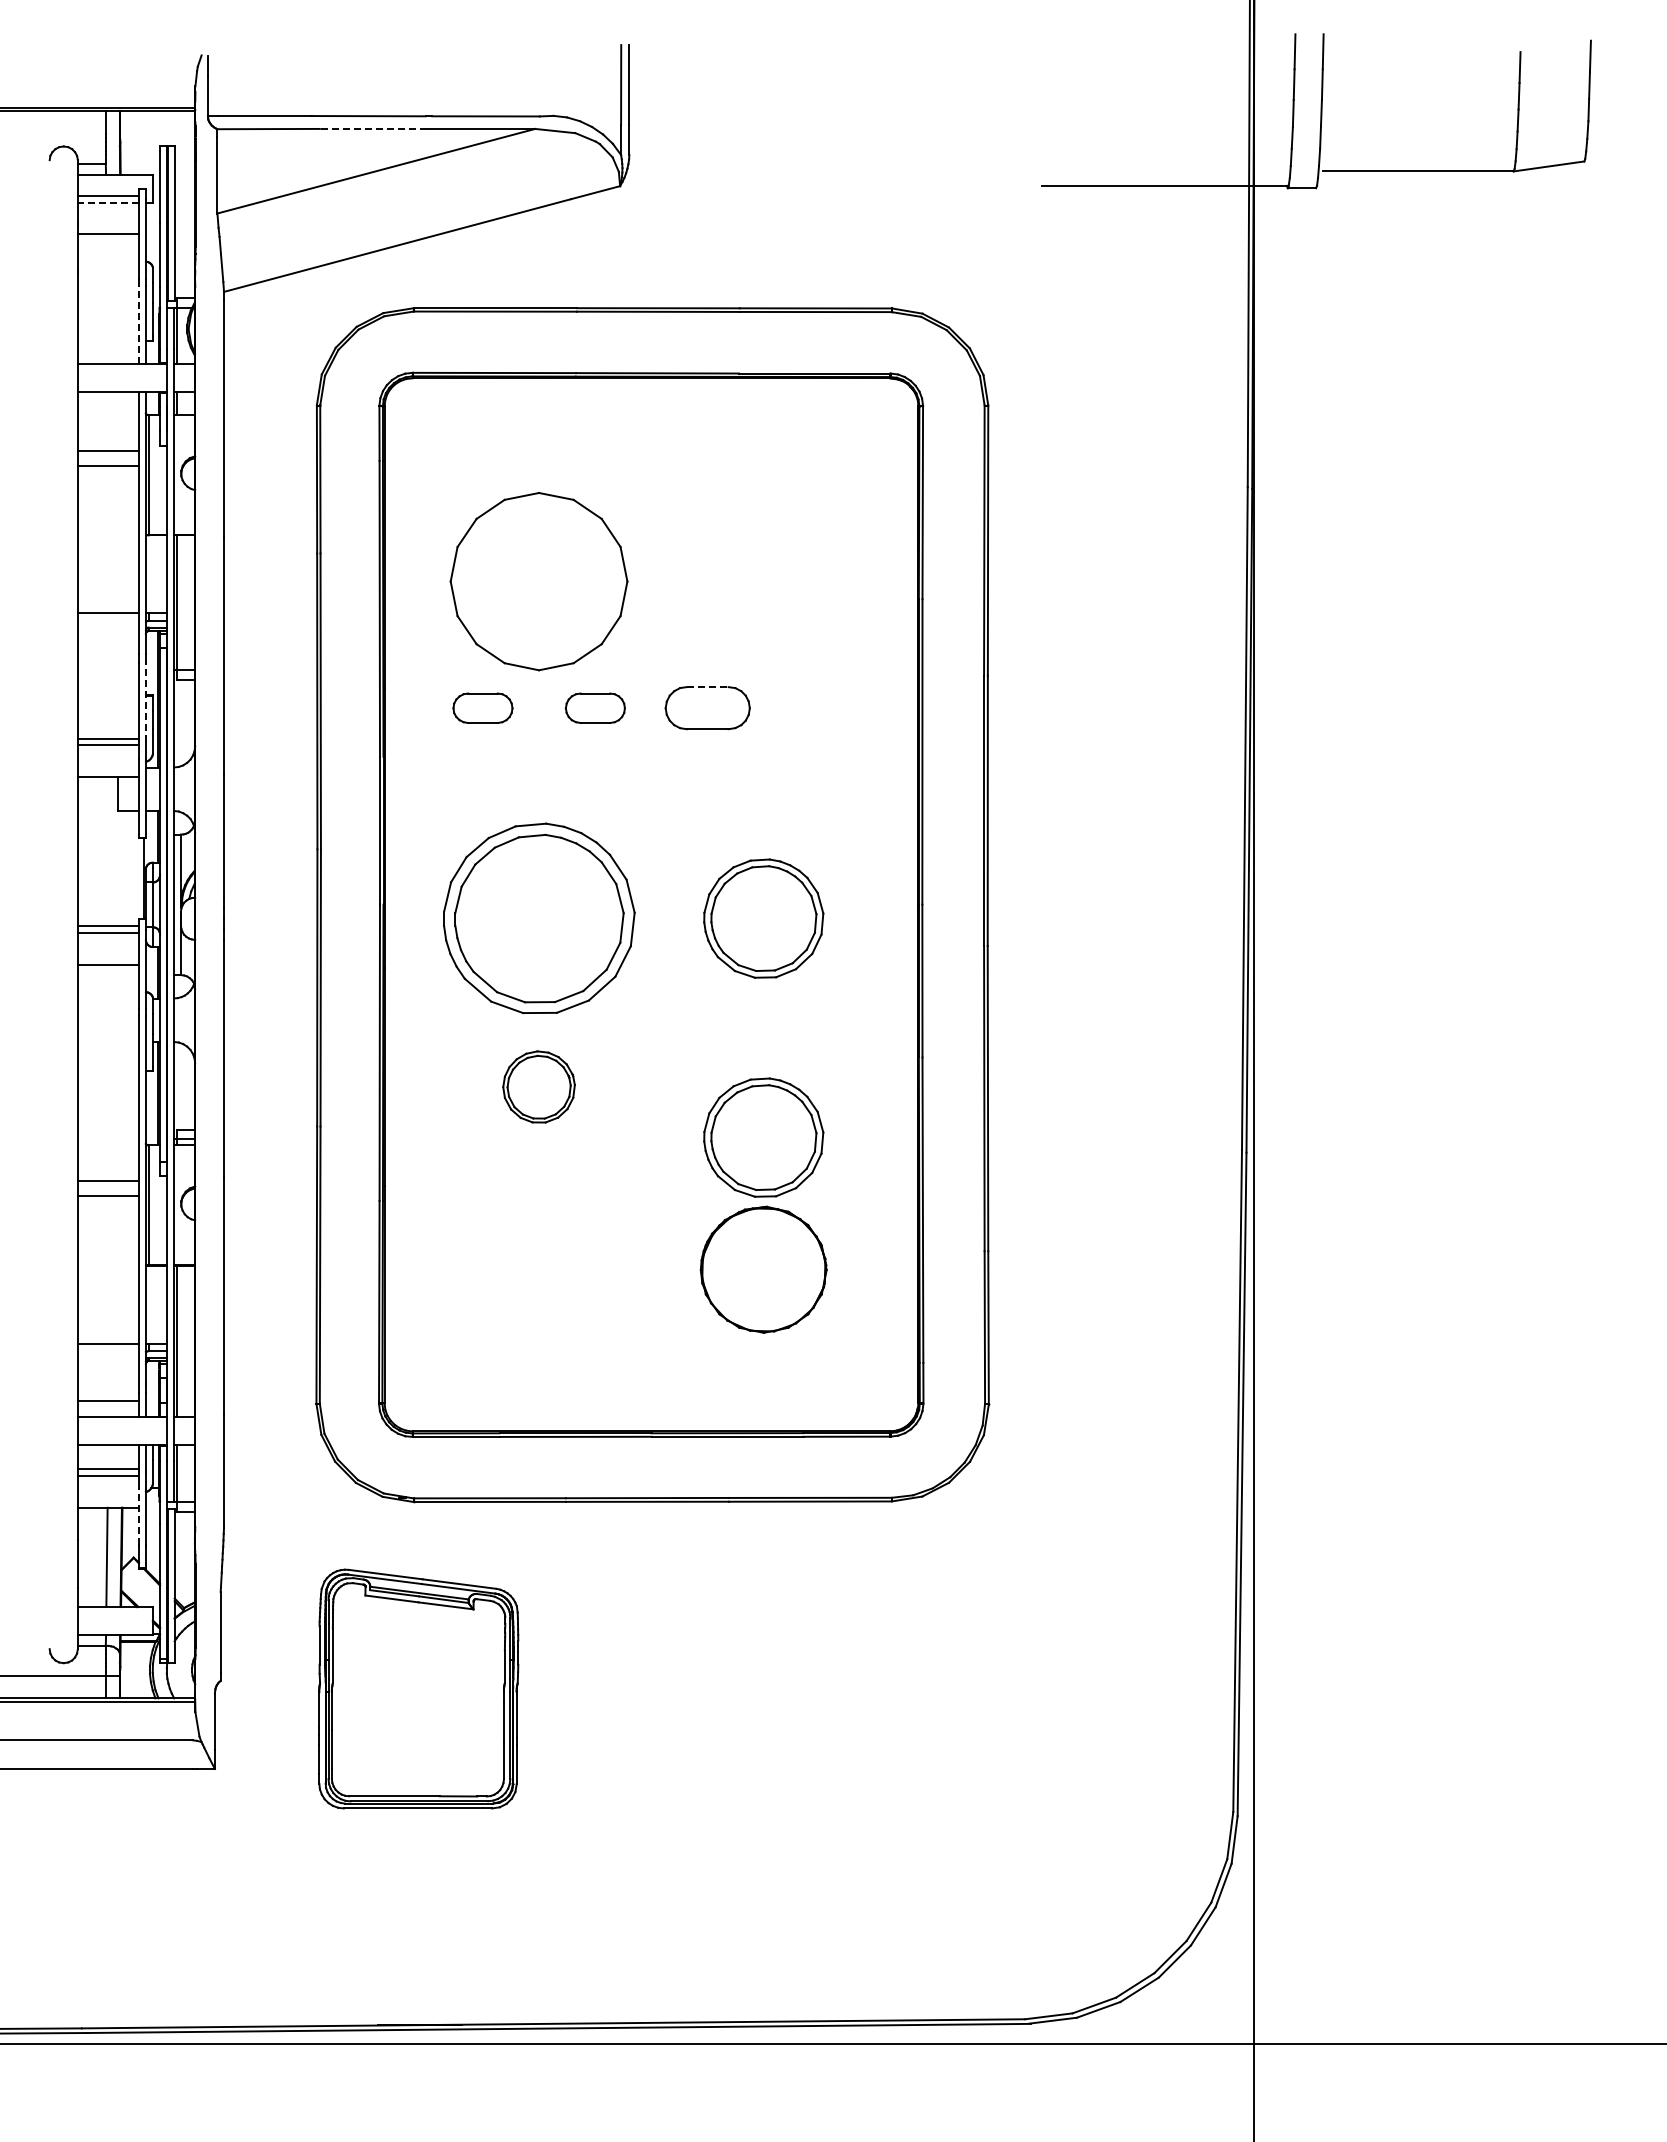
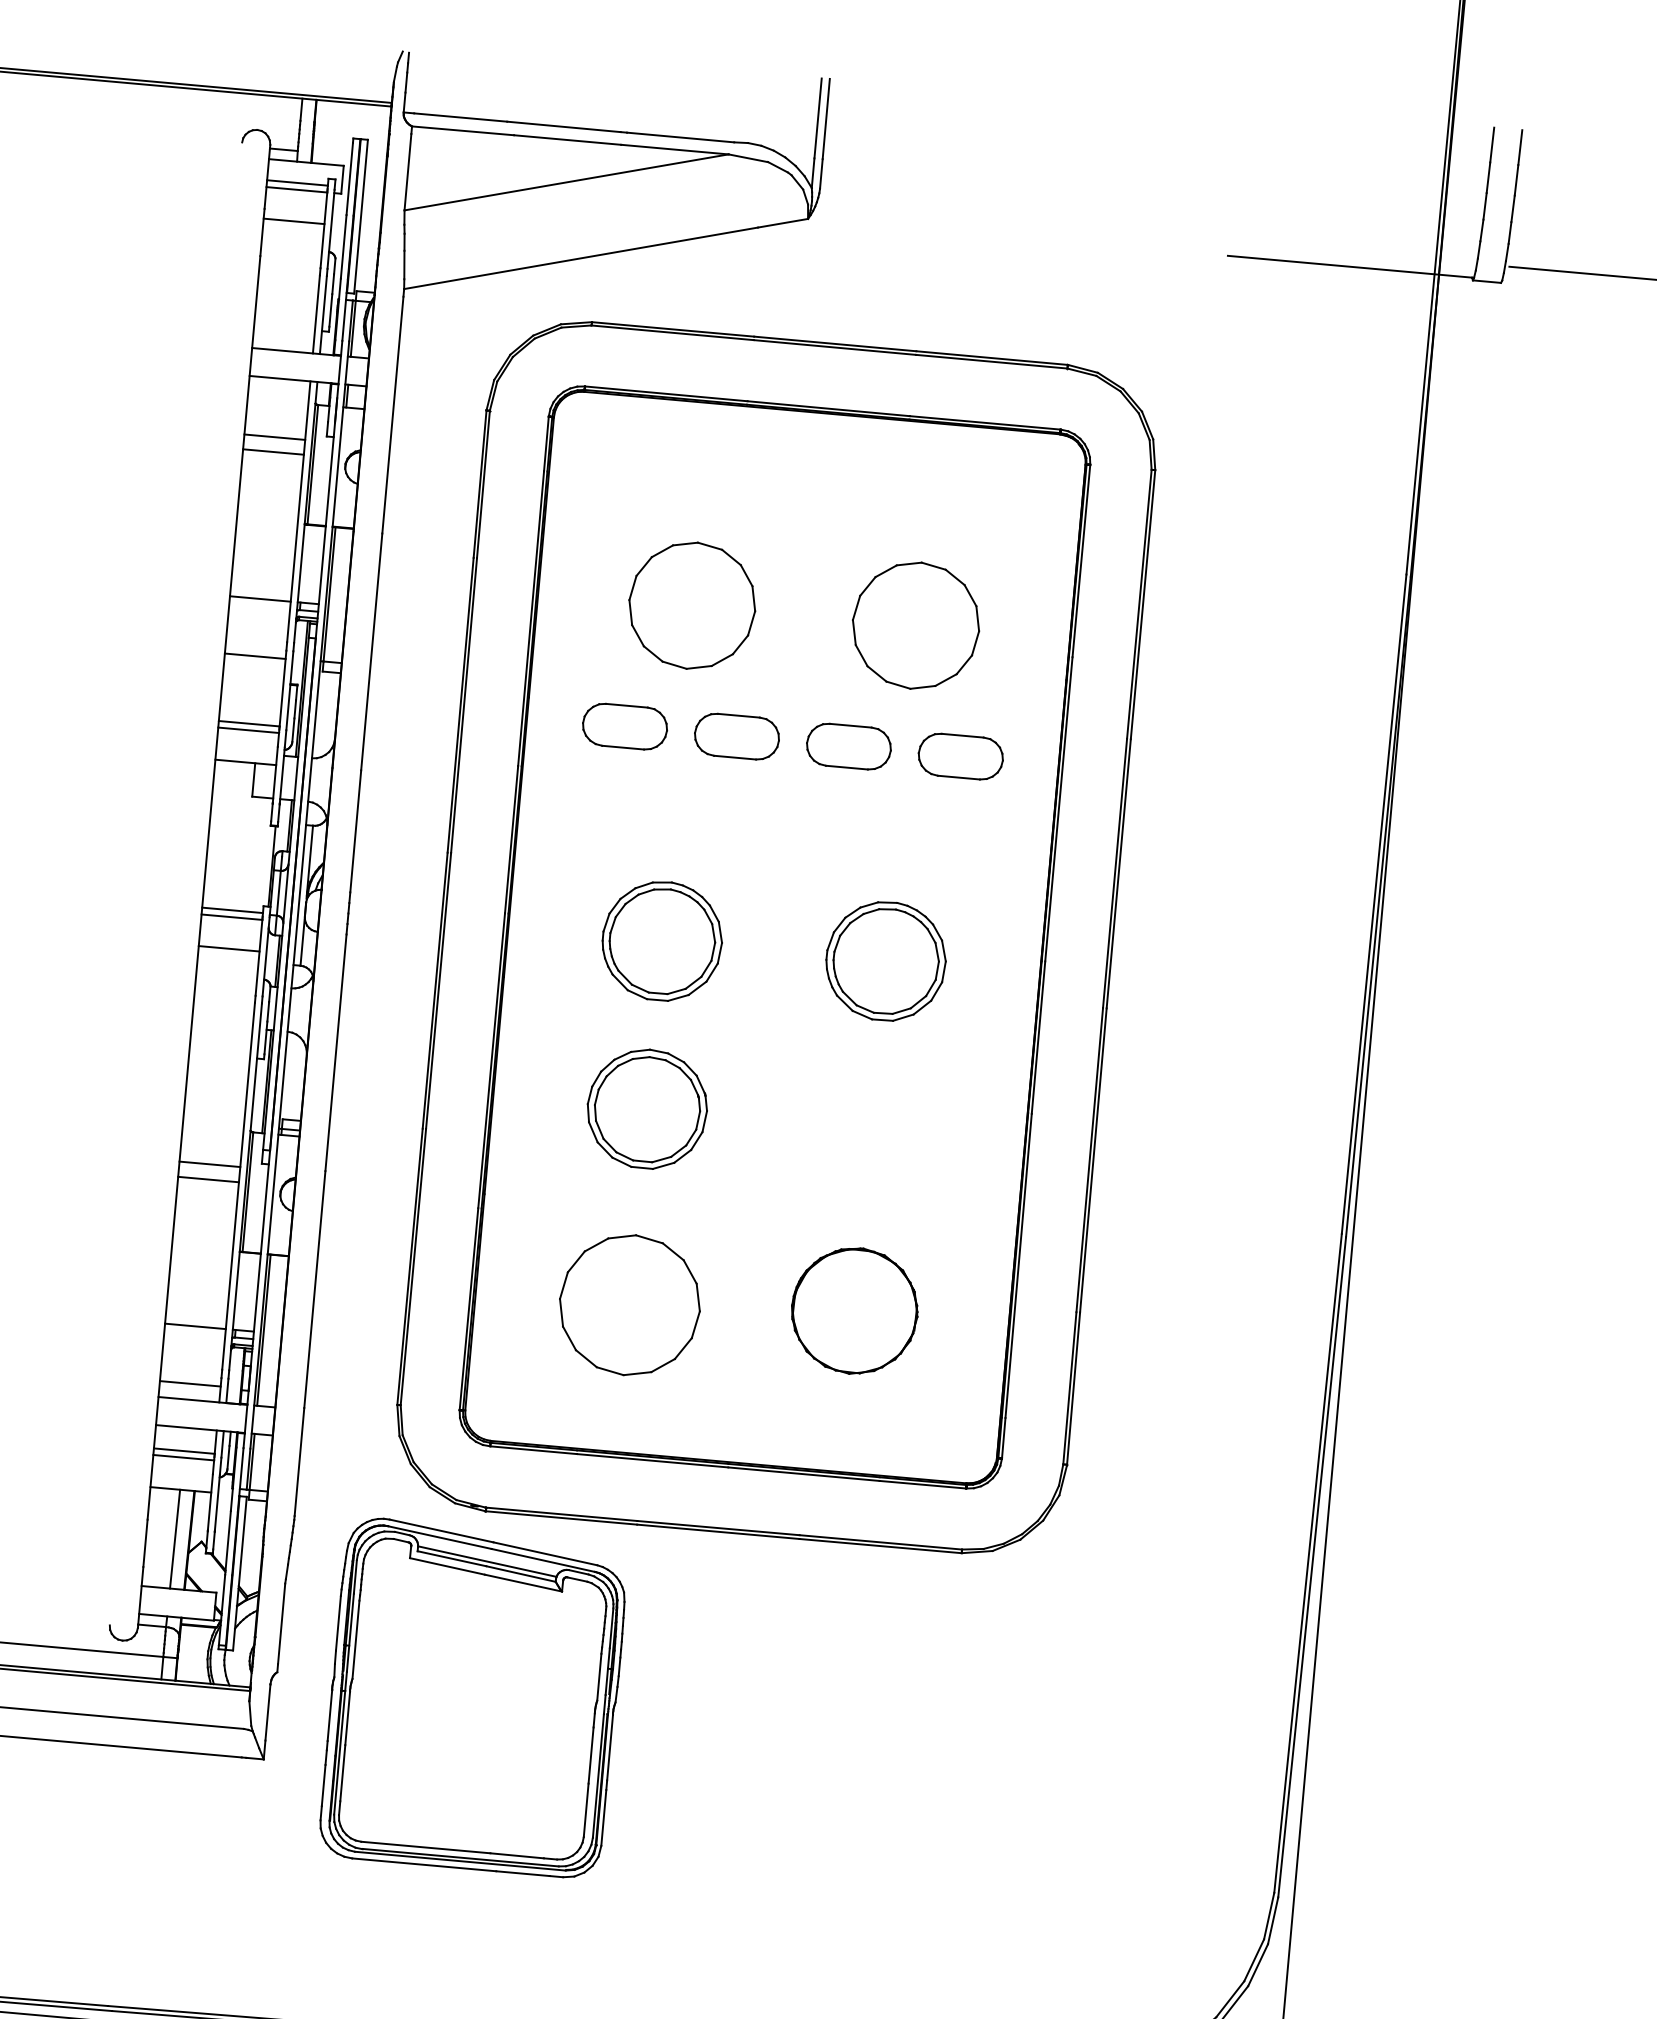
line: (373, 128) -> (567, 139), dashed -> solid
line: (108, 202) -> (297, 189), dashed -> solid
line: (138, 324) -> (316, 313), dashed -> solid
part: (539, 581) -> (692, 605), size x0.71
part: (763, 581) -> (915, 625), added
line: (107, 670) -> (254, 655), added
line: (708, 687) -> (851, 726), dashed -> solid
line: (145, 702) -> (289, 691), dashed -> solid
part: (482, 708) -> (624, 726), size x1.43
part: (595, 708) -> (737, 737), size x1.43
part: (819, 708) -> (960, 756), added
part: (538, 918) -> (661, 941), size x0.62
part: (538, 1086) -> (646, 1108), size x1.67
part: (763, 1137) -> (866, 1179), removed
part: (539, 1283) -> (630, 1304), added
line: (138, 1516) -> (210, 1501), dashed -> solid
part: (418, 1688) -> (473, 1697), size x1.43

